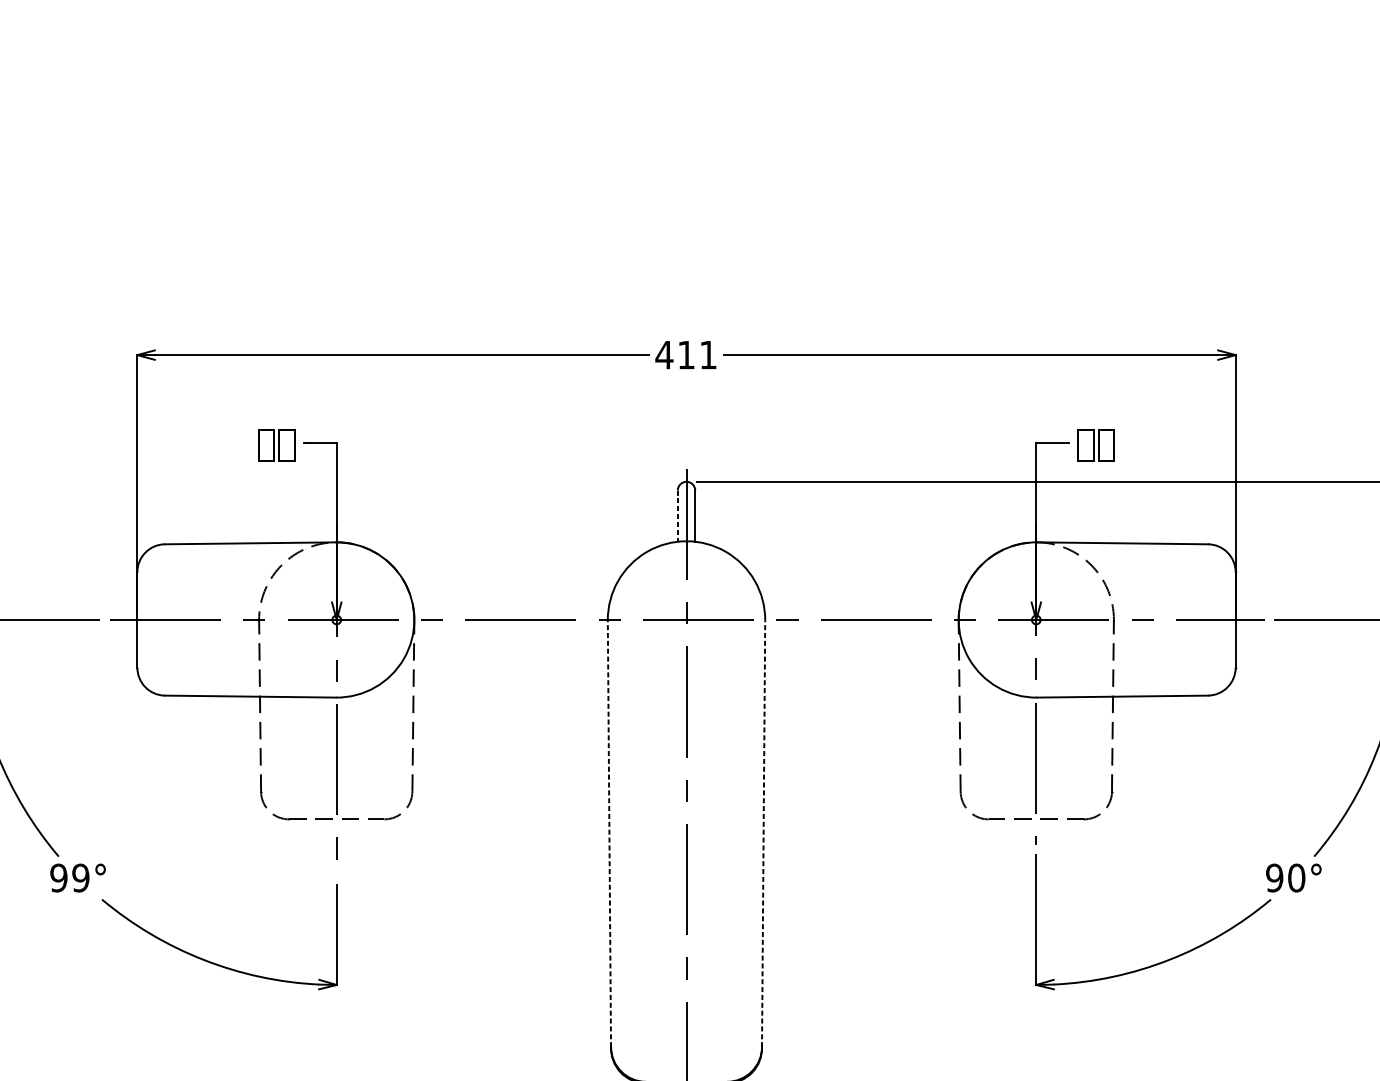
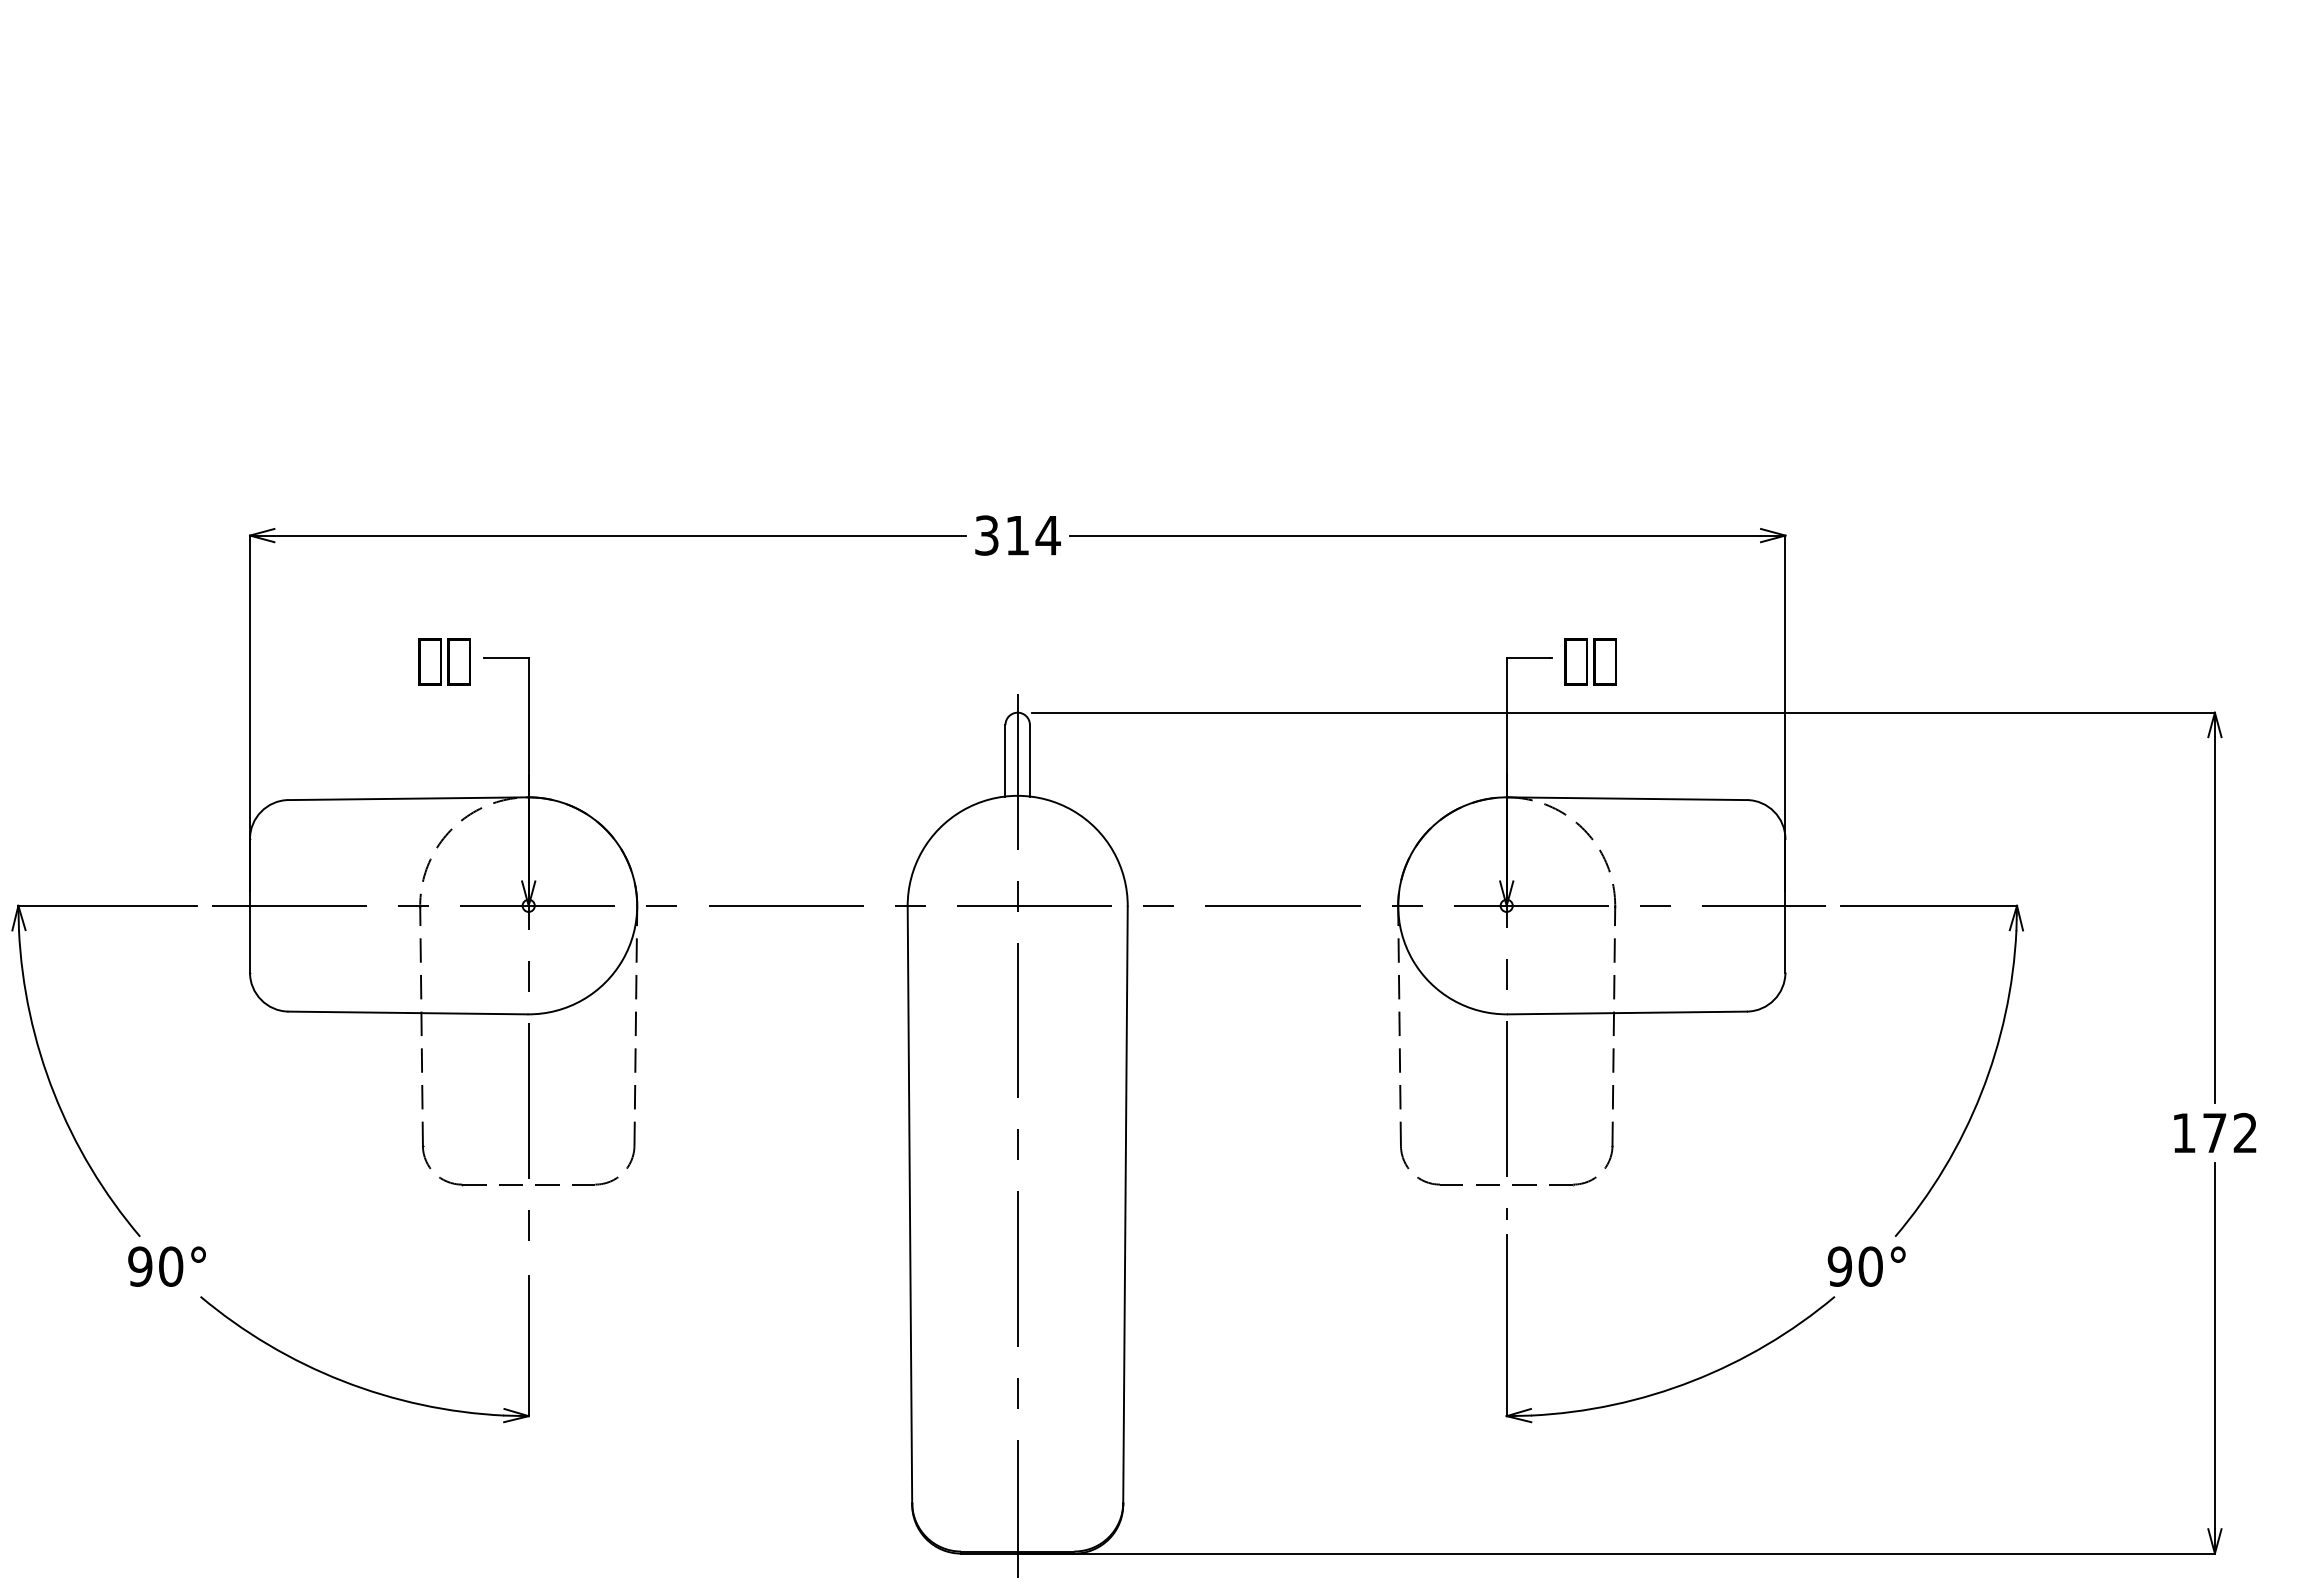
text: (686, 355) -> (1017, 535), 411 -> 314
line: (677, 516) -> (1005, 760), dashed -> solid
line: (609, 833) -> (909, 1204), dashed -> solid
line: (763, 833) -> (1125, 1204), dashed -> solid
text: (80, 877) -> (170, 1266), 99° -> 90°

